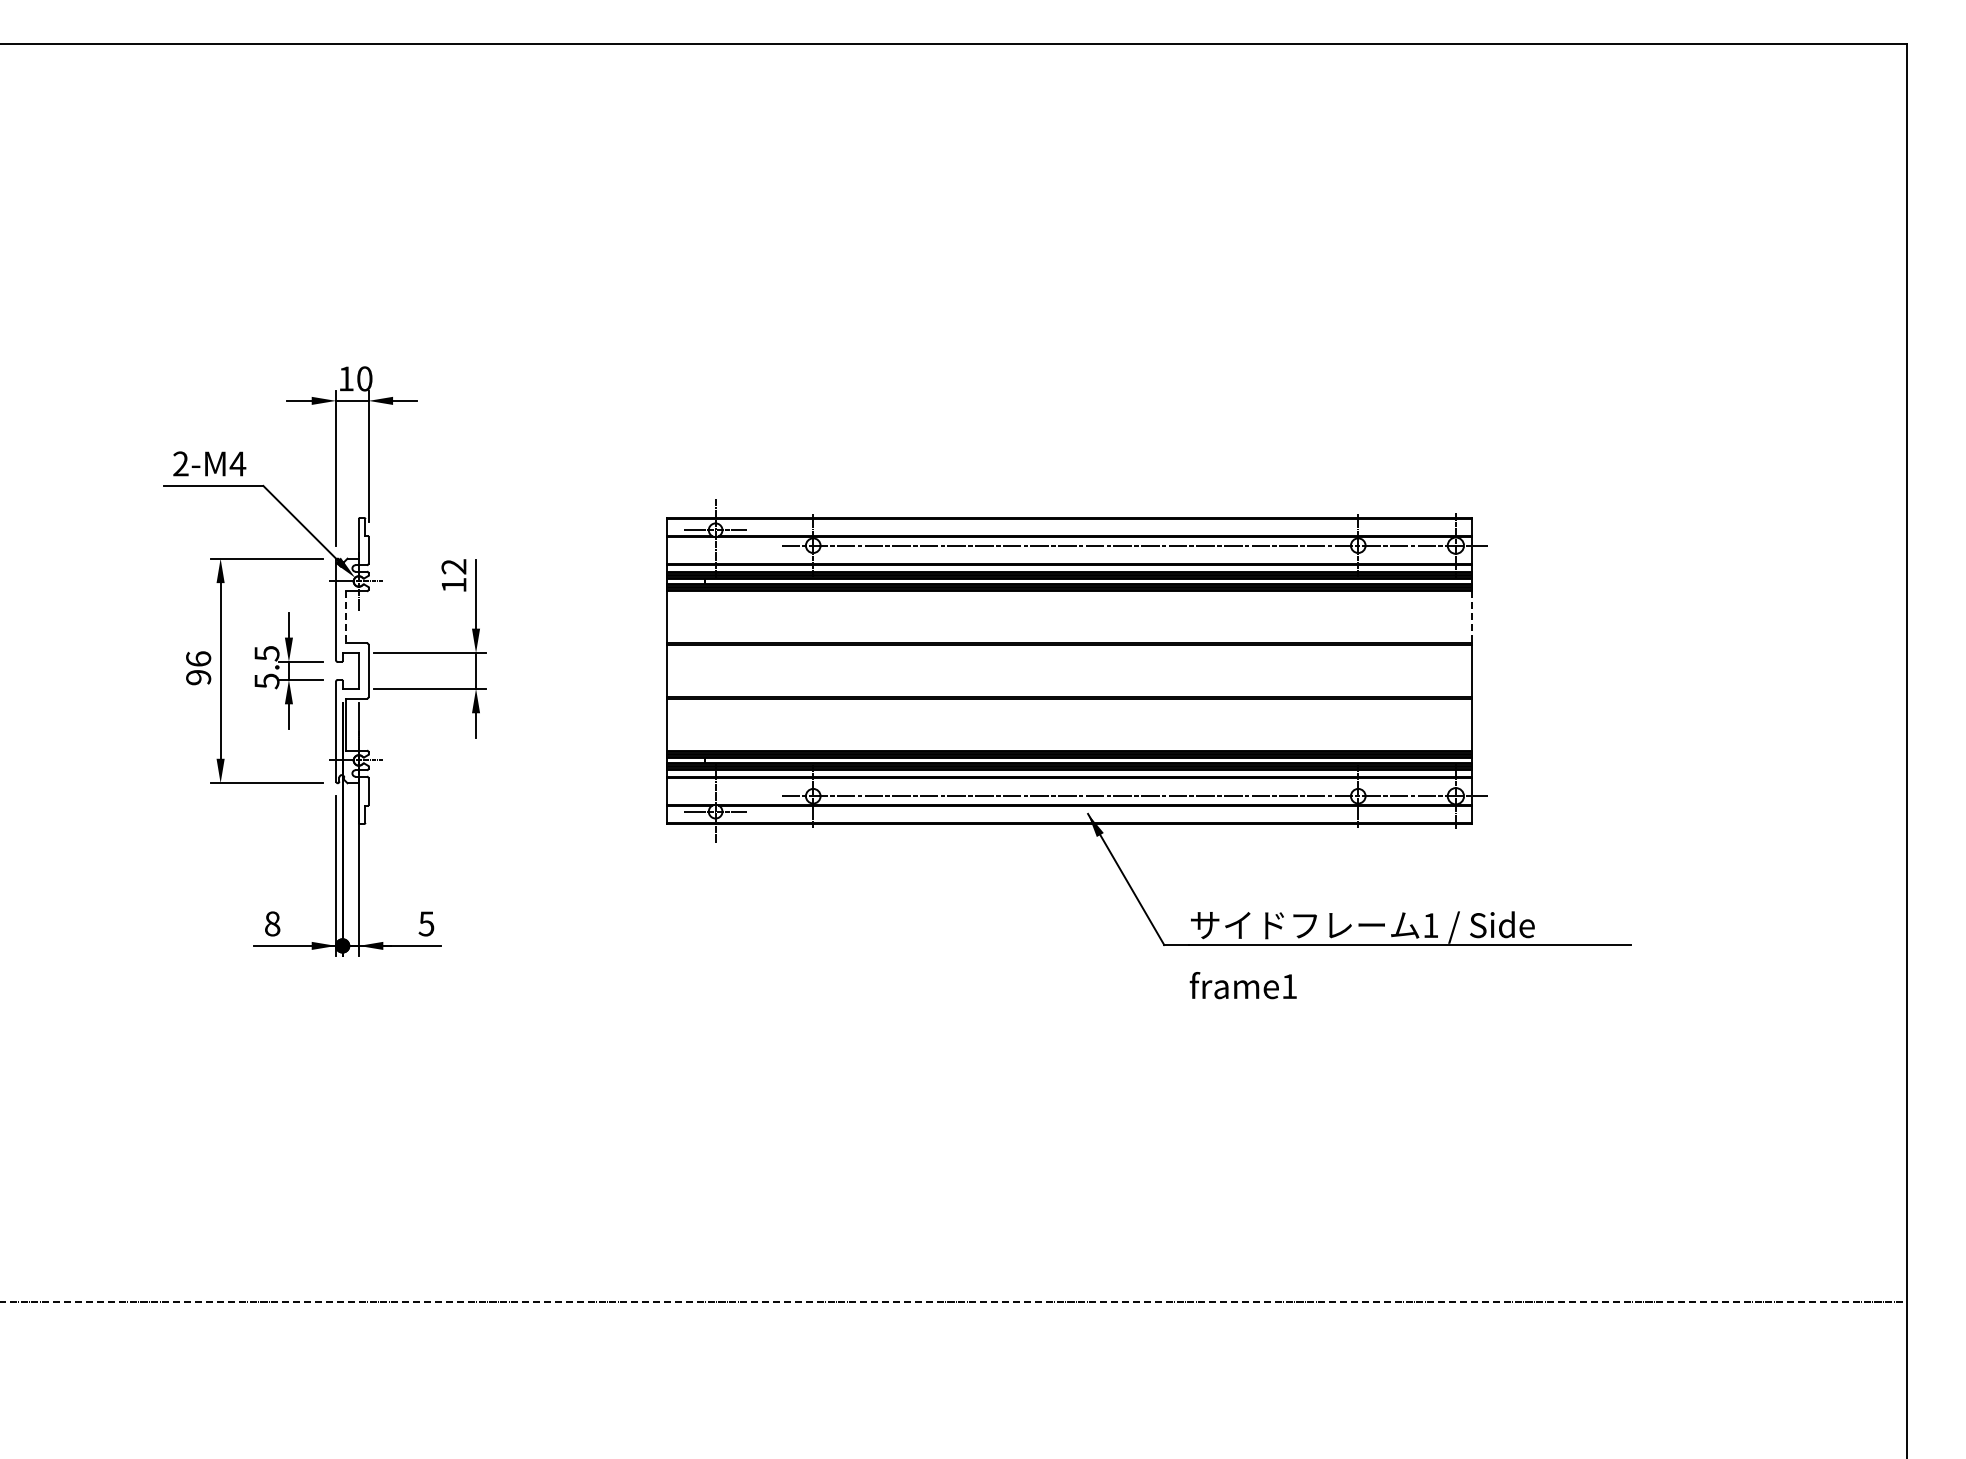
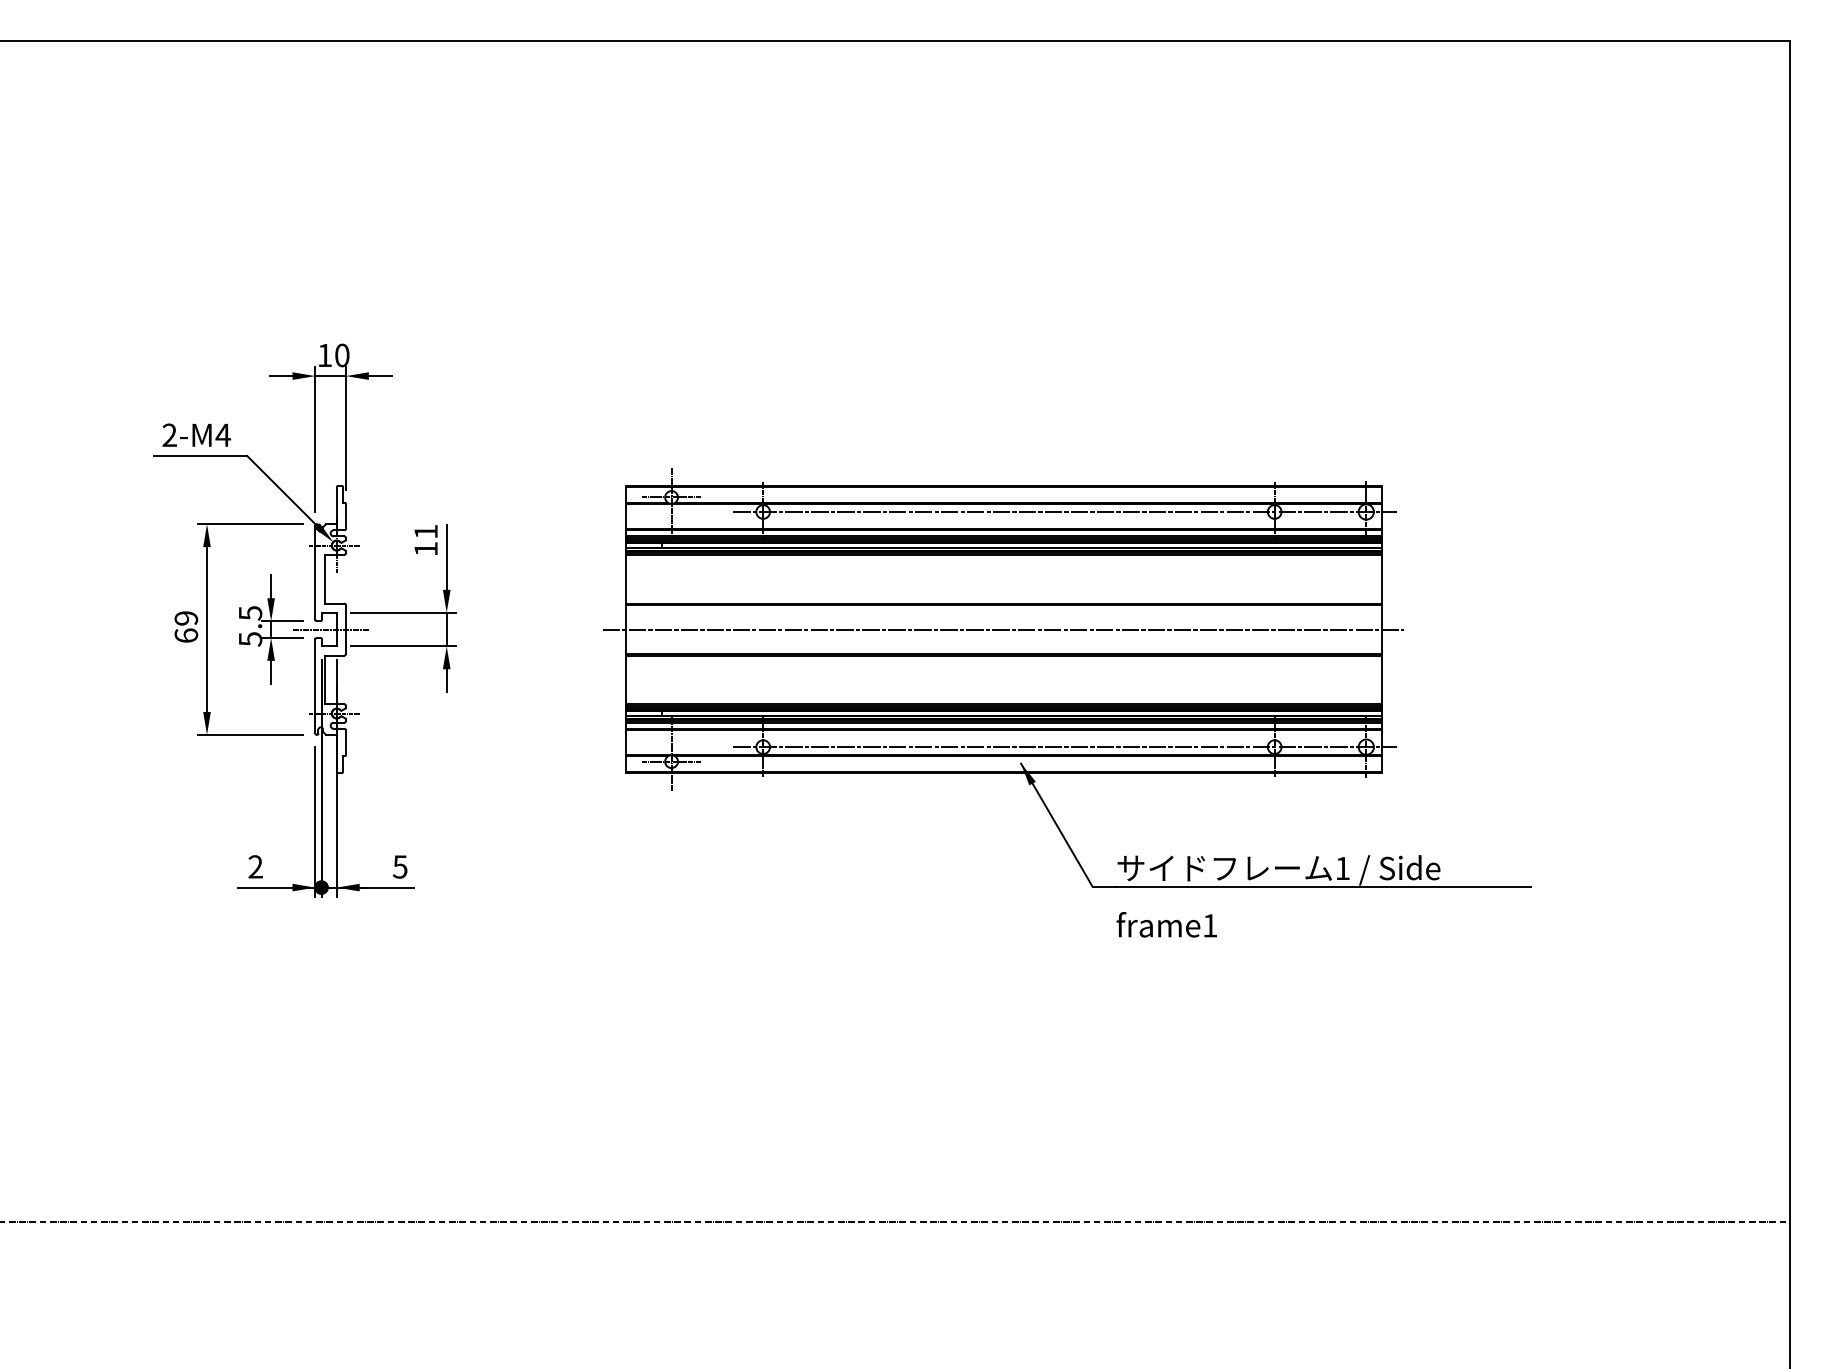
text: (453, 566) -> (425, 531), 12 -> 11
line: (345, 617) -> (324, 579), dashed -> solid
line: (1472, 617) -> (1381, 579), dashed -> solid
text: (198, 668) -> (186, 627), 96 -> 69
line: (352, 670) -> (330, 629), added
line: (1069, 670) -> (1003, 629), added
text: (272, 923) -> (255, 866), 8 -> 2

